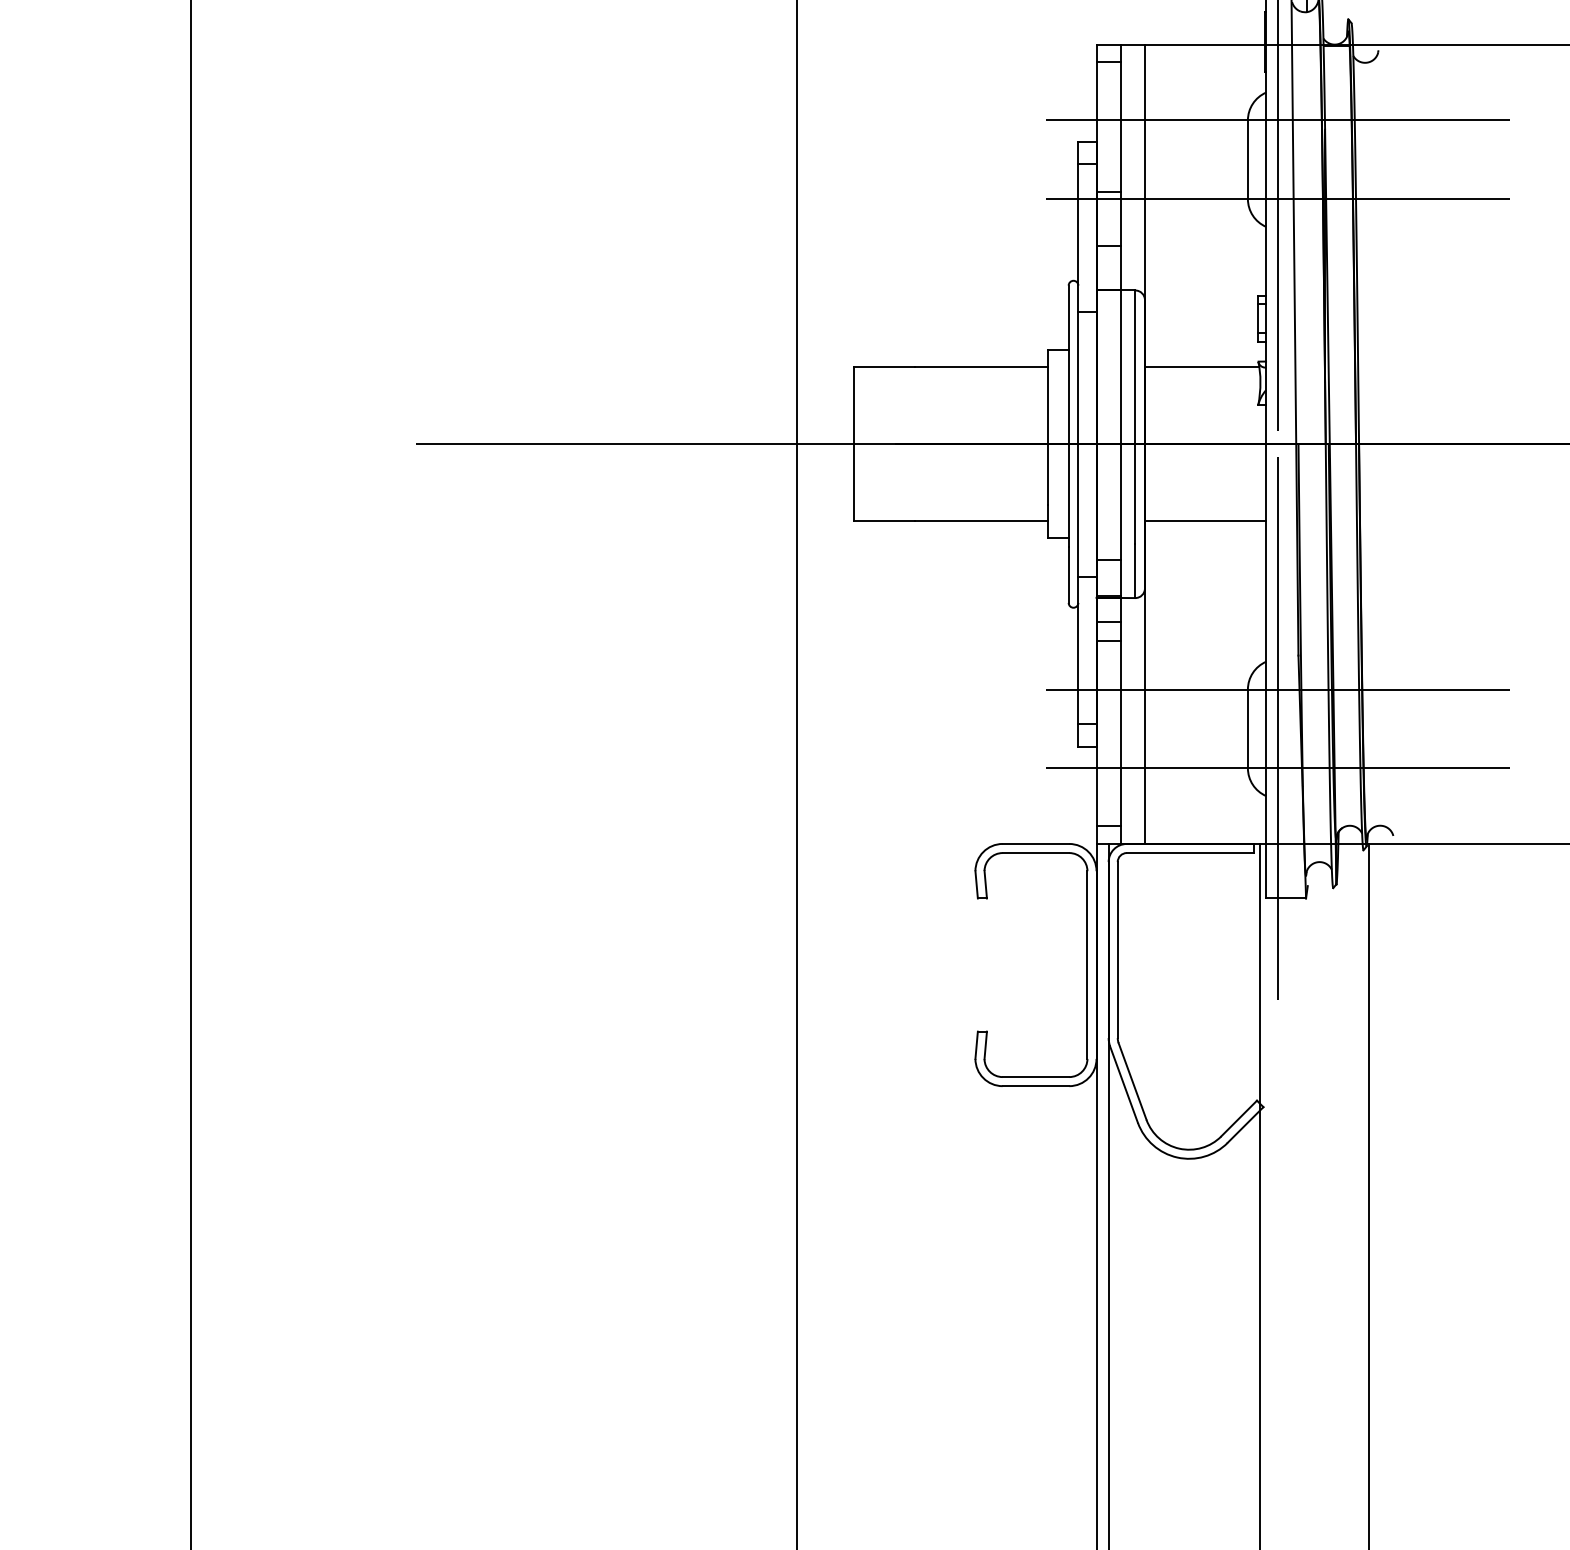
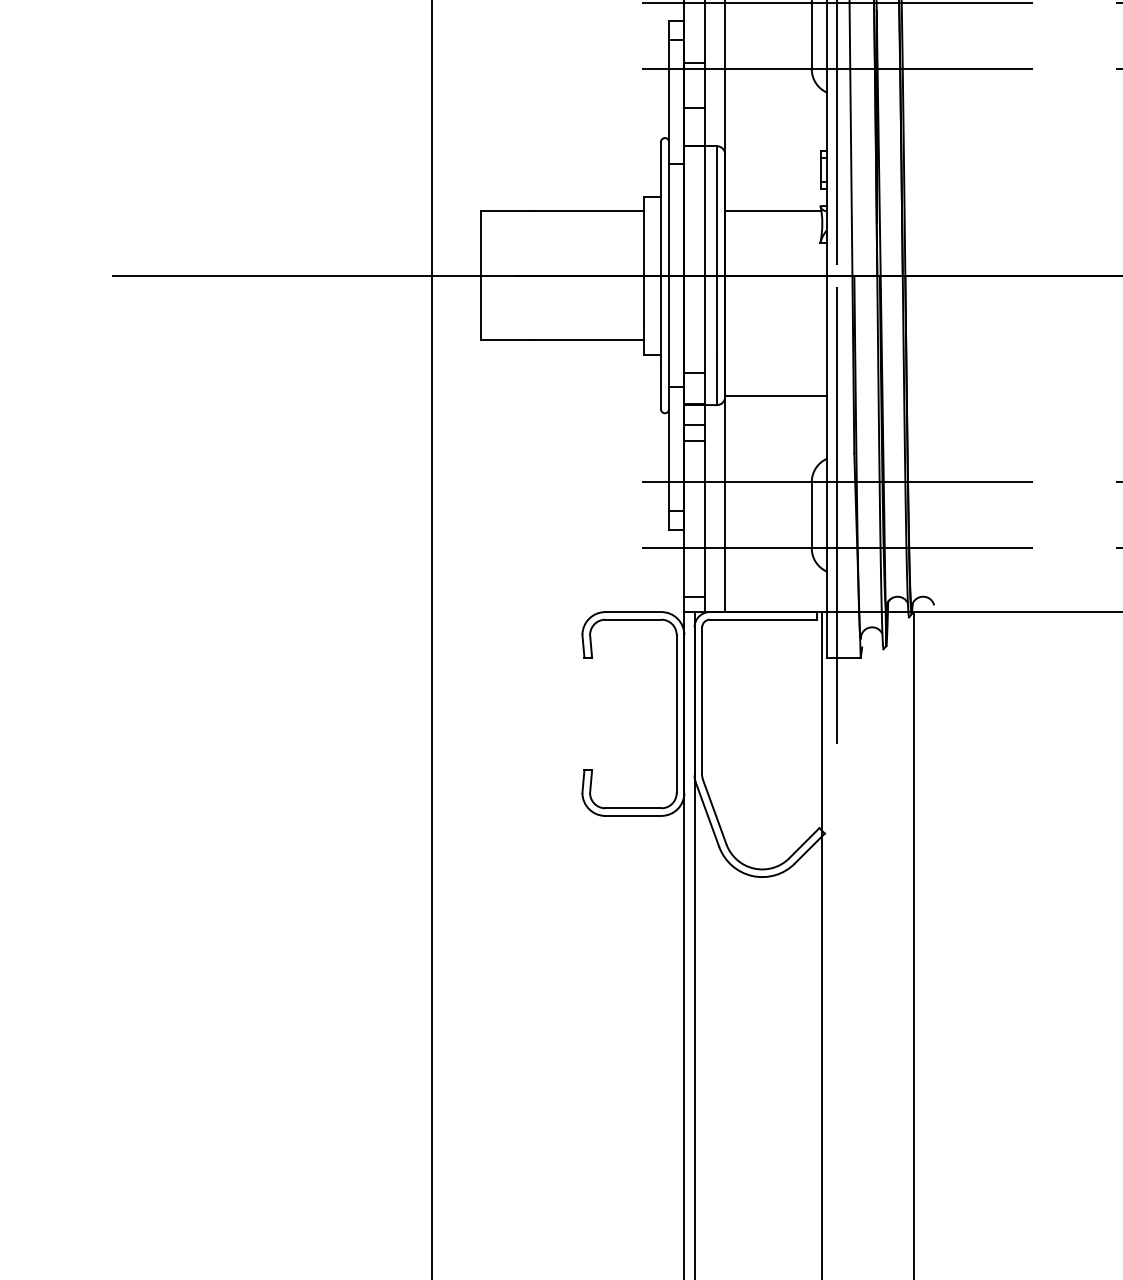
line: (1205, 521) -> (776, 396), moved

